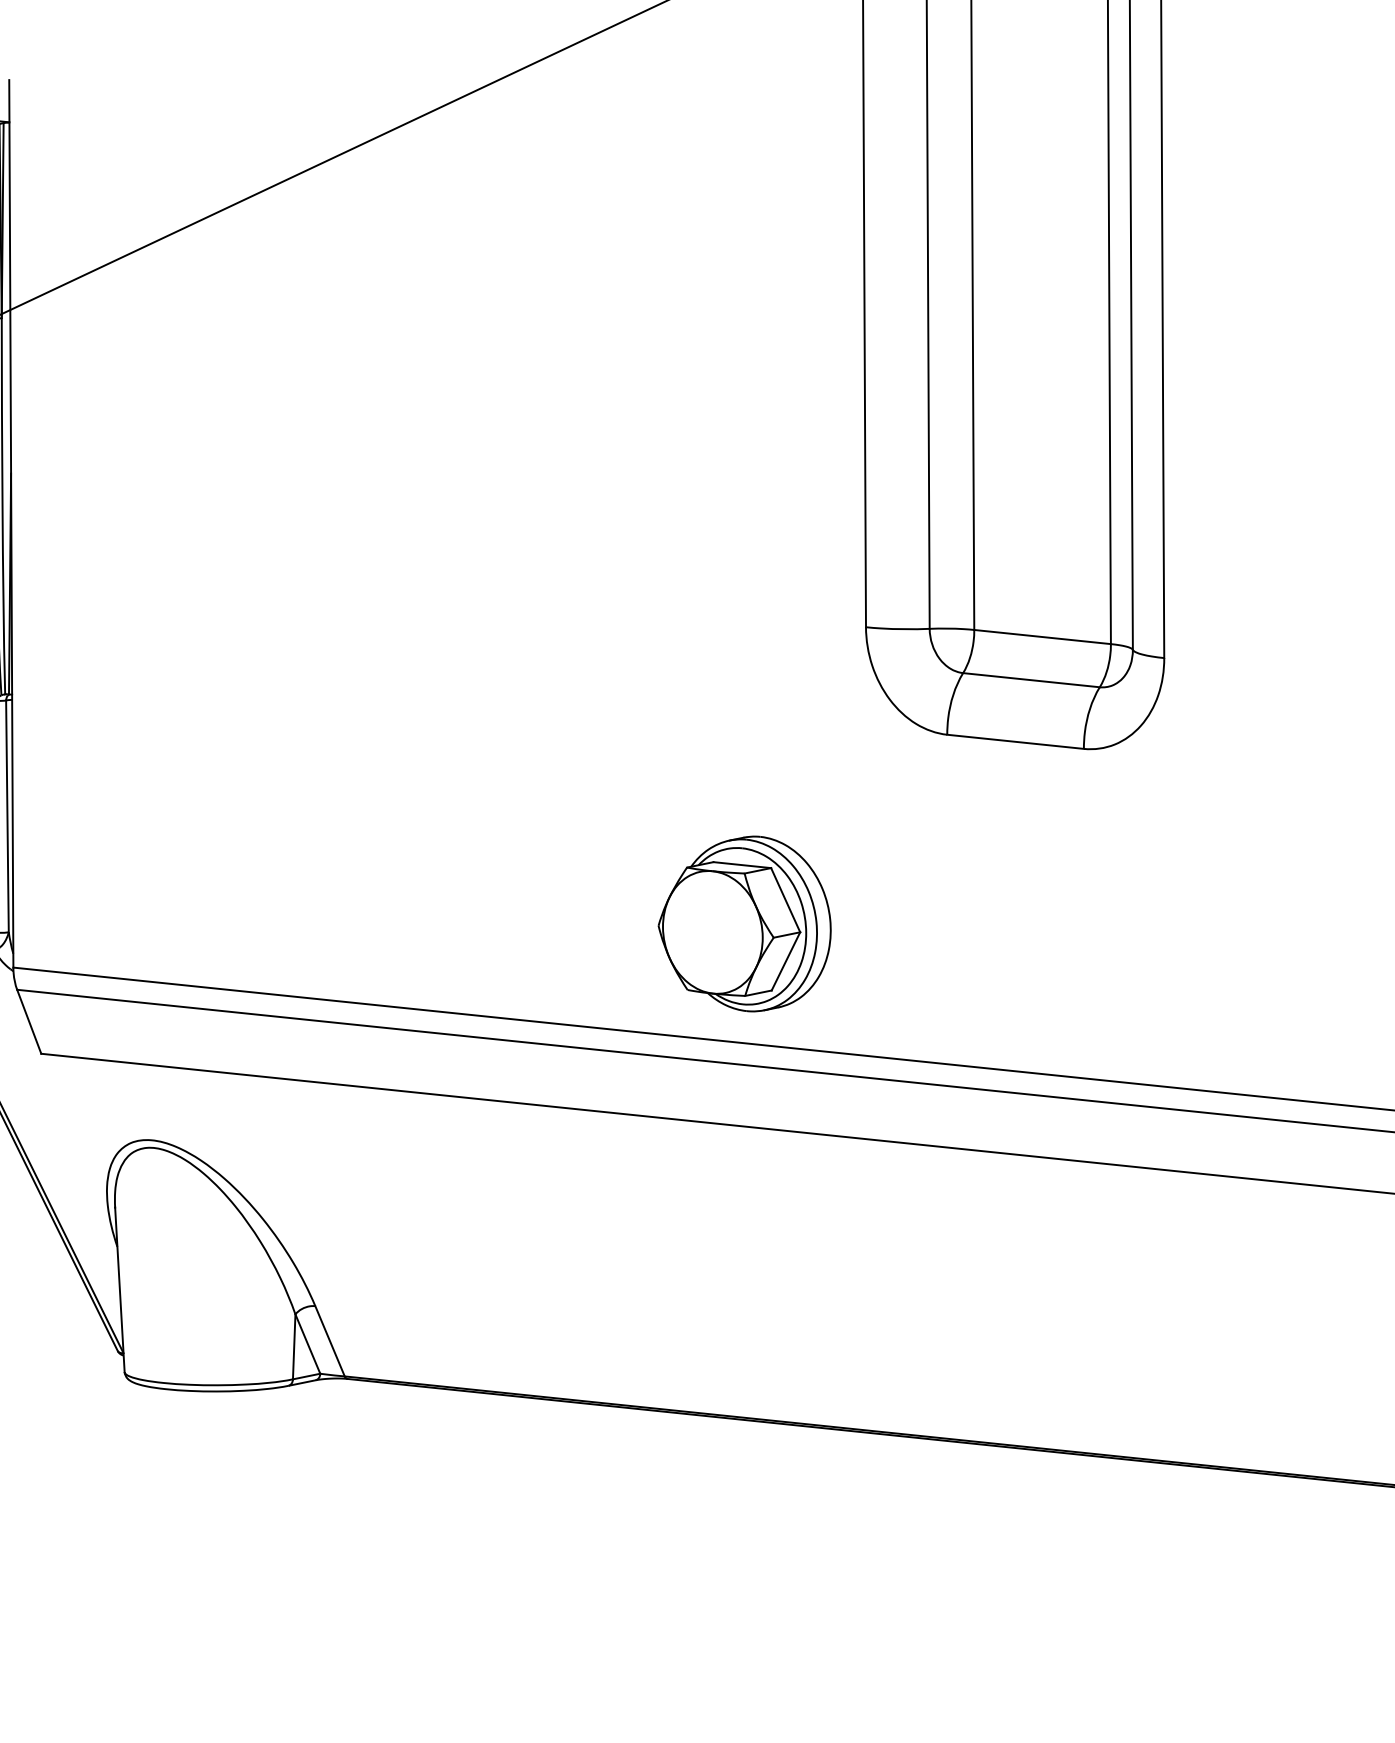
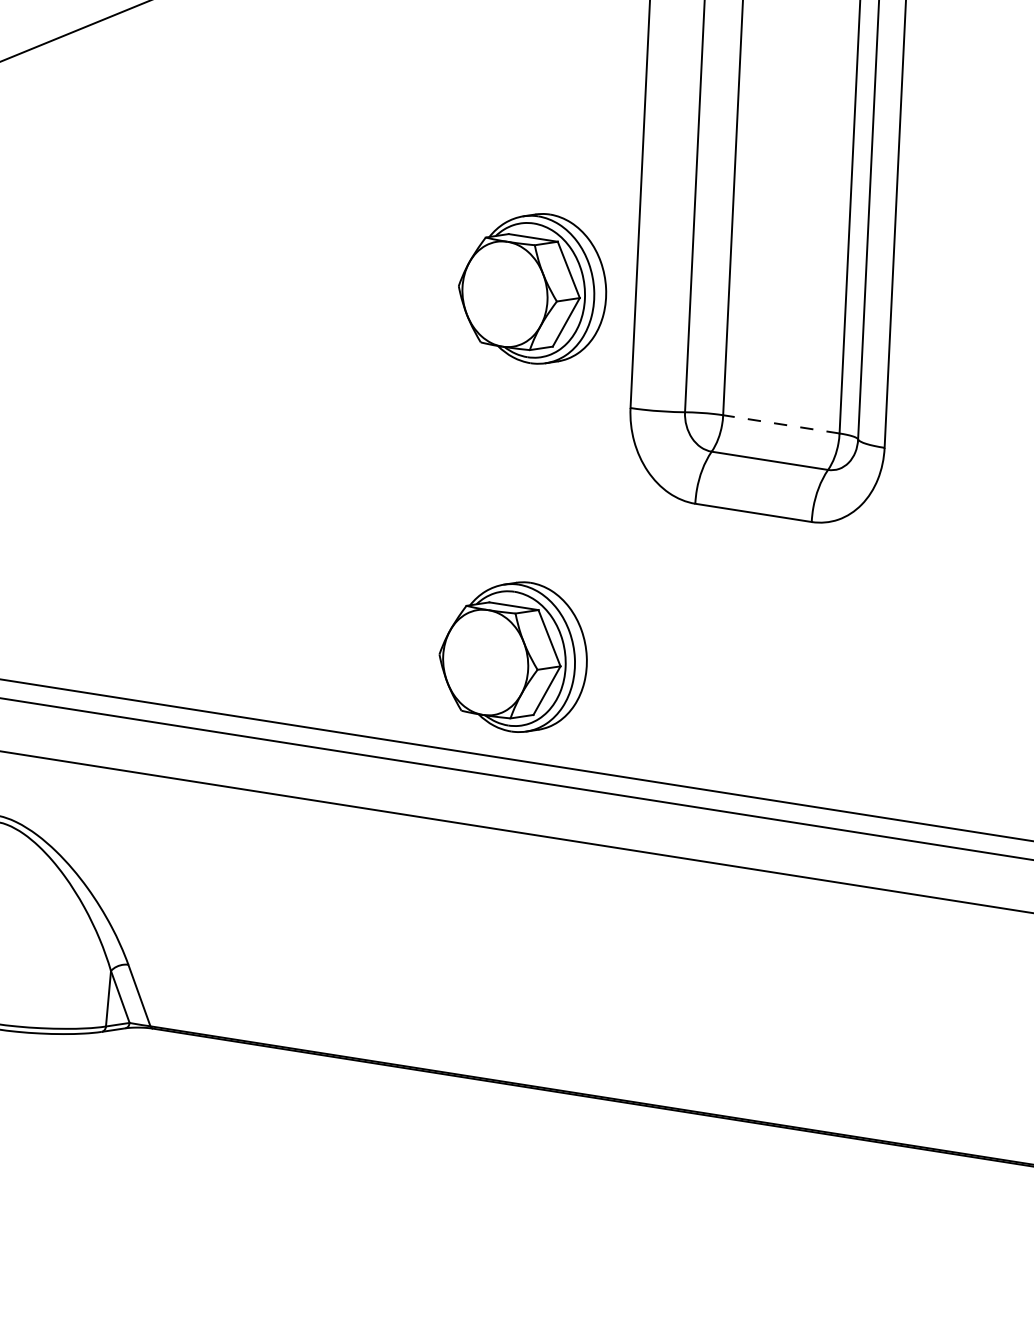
part: (744, 493) -> (532, 288), added
line: (1042, 637) -> (781, 424), solid -> dashed

